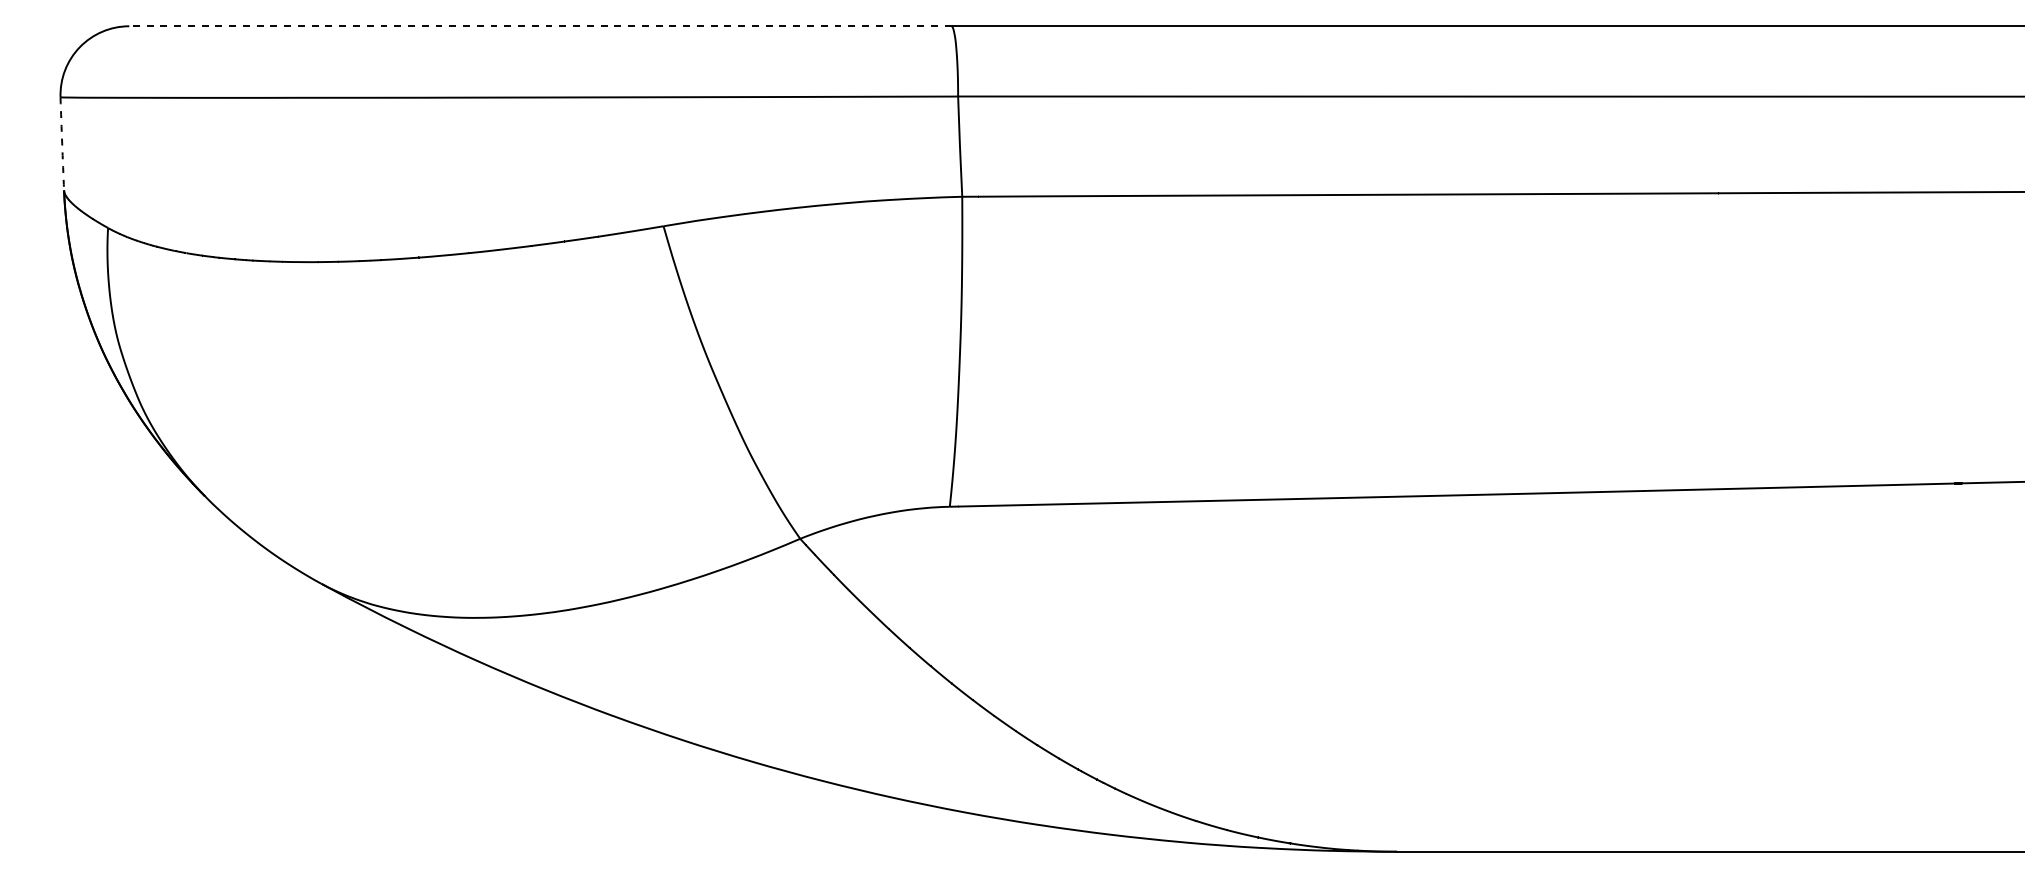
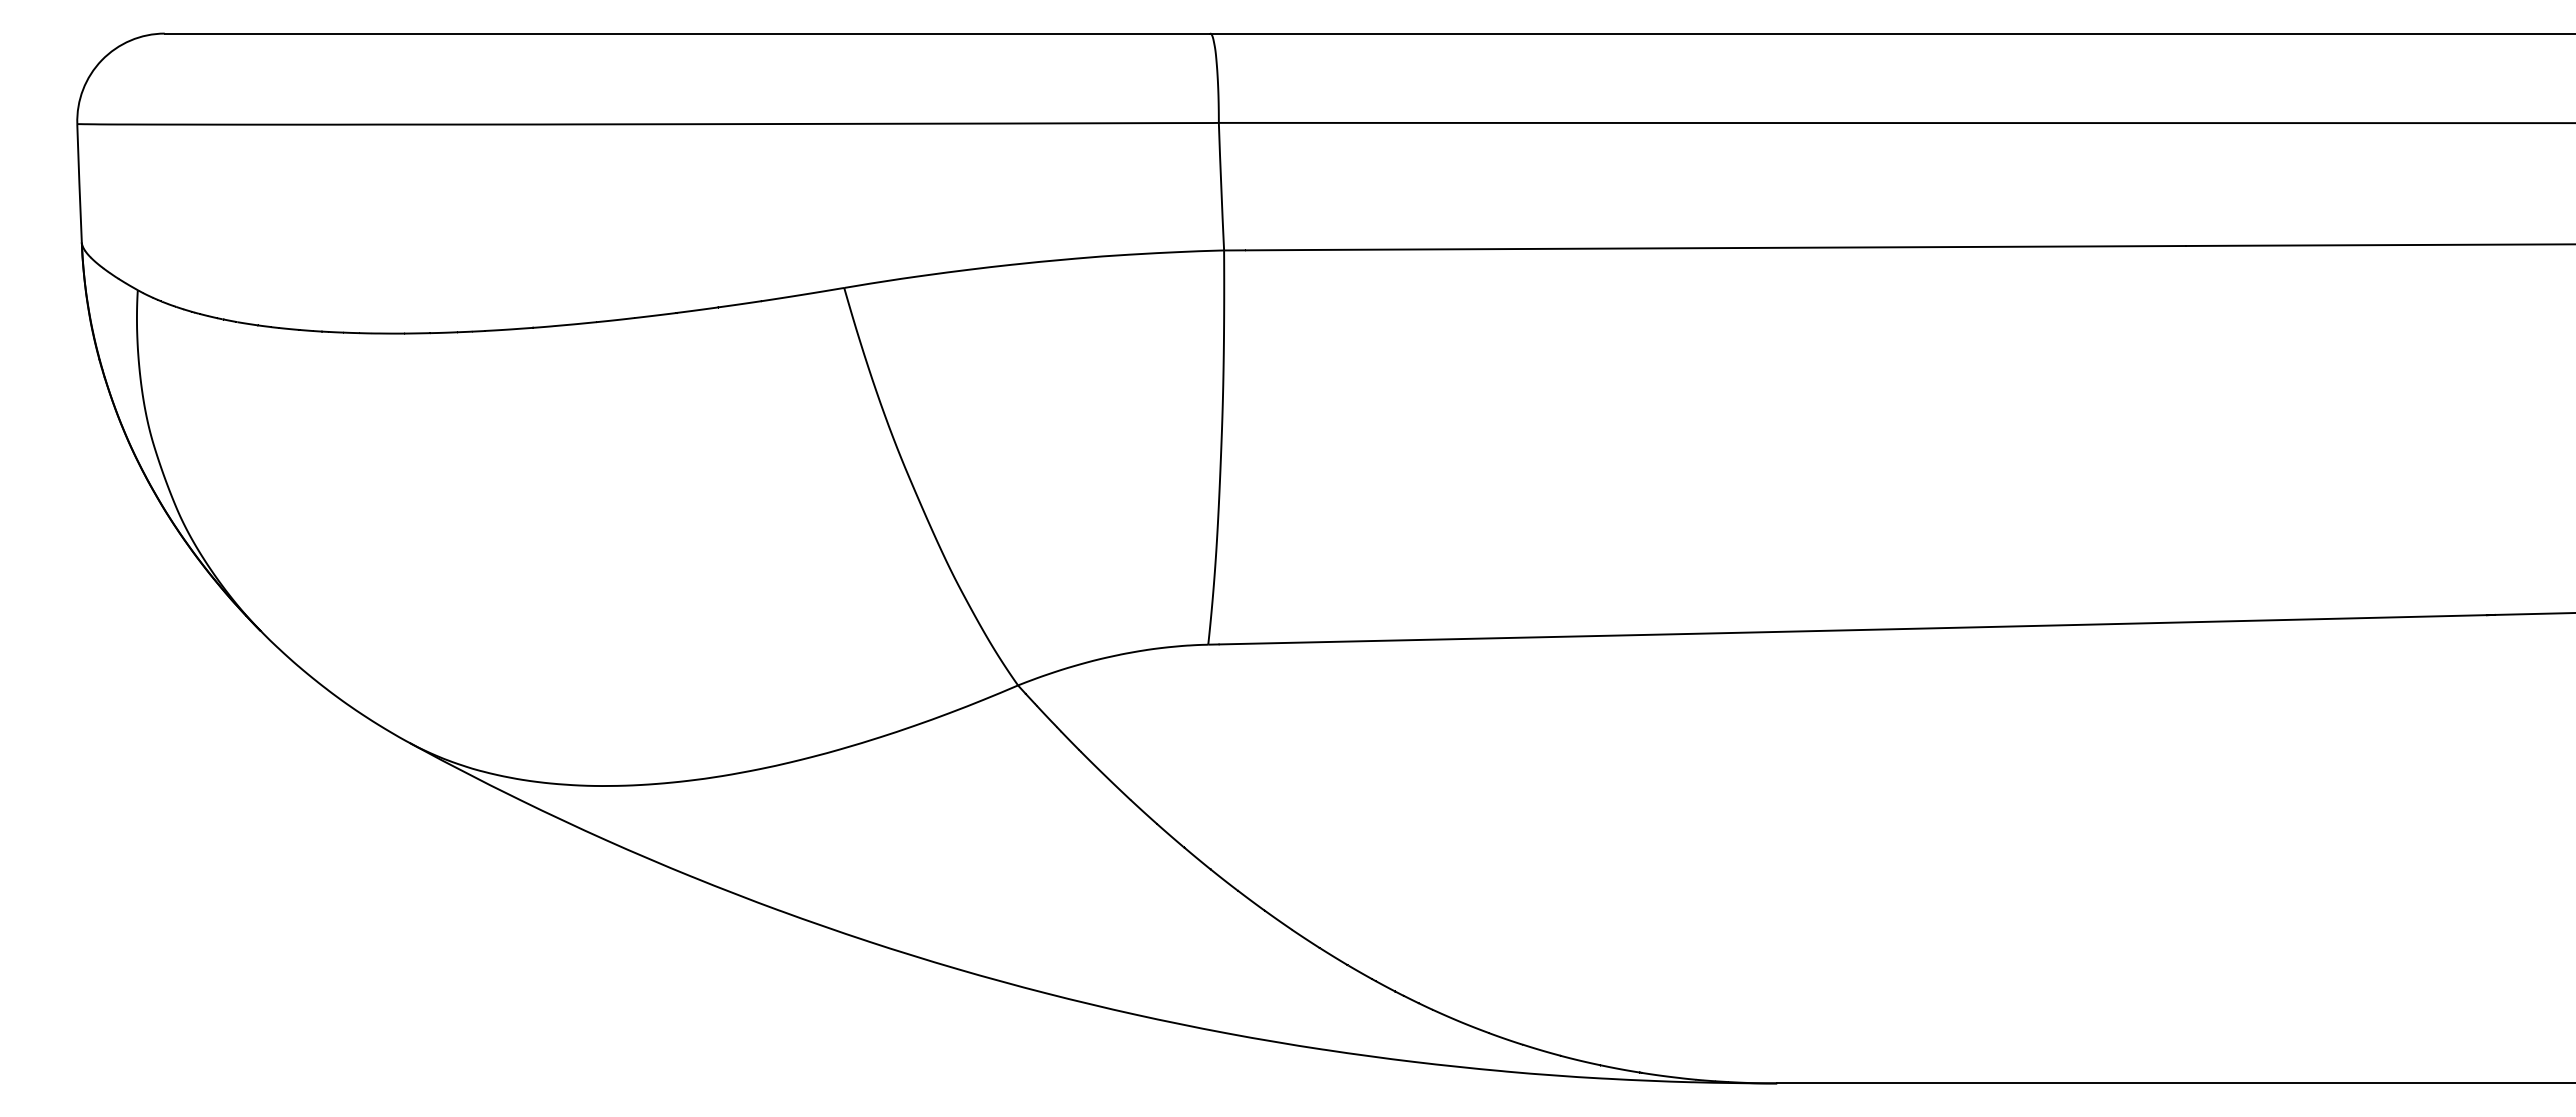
line: (540, 26) -> (687, 33), dashed -> solid
line: (62, 144) -> (79, 183), dashed -> solid

